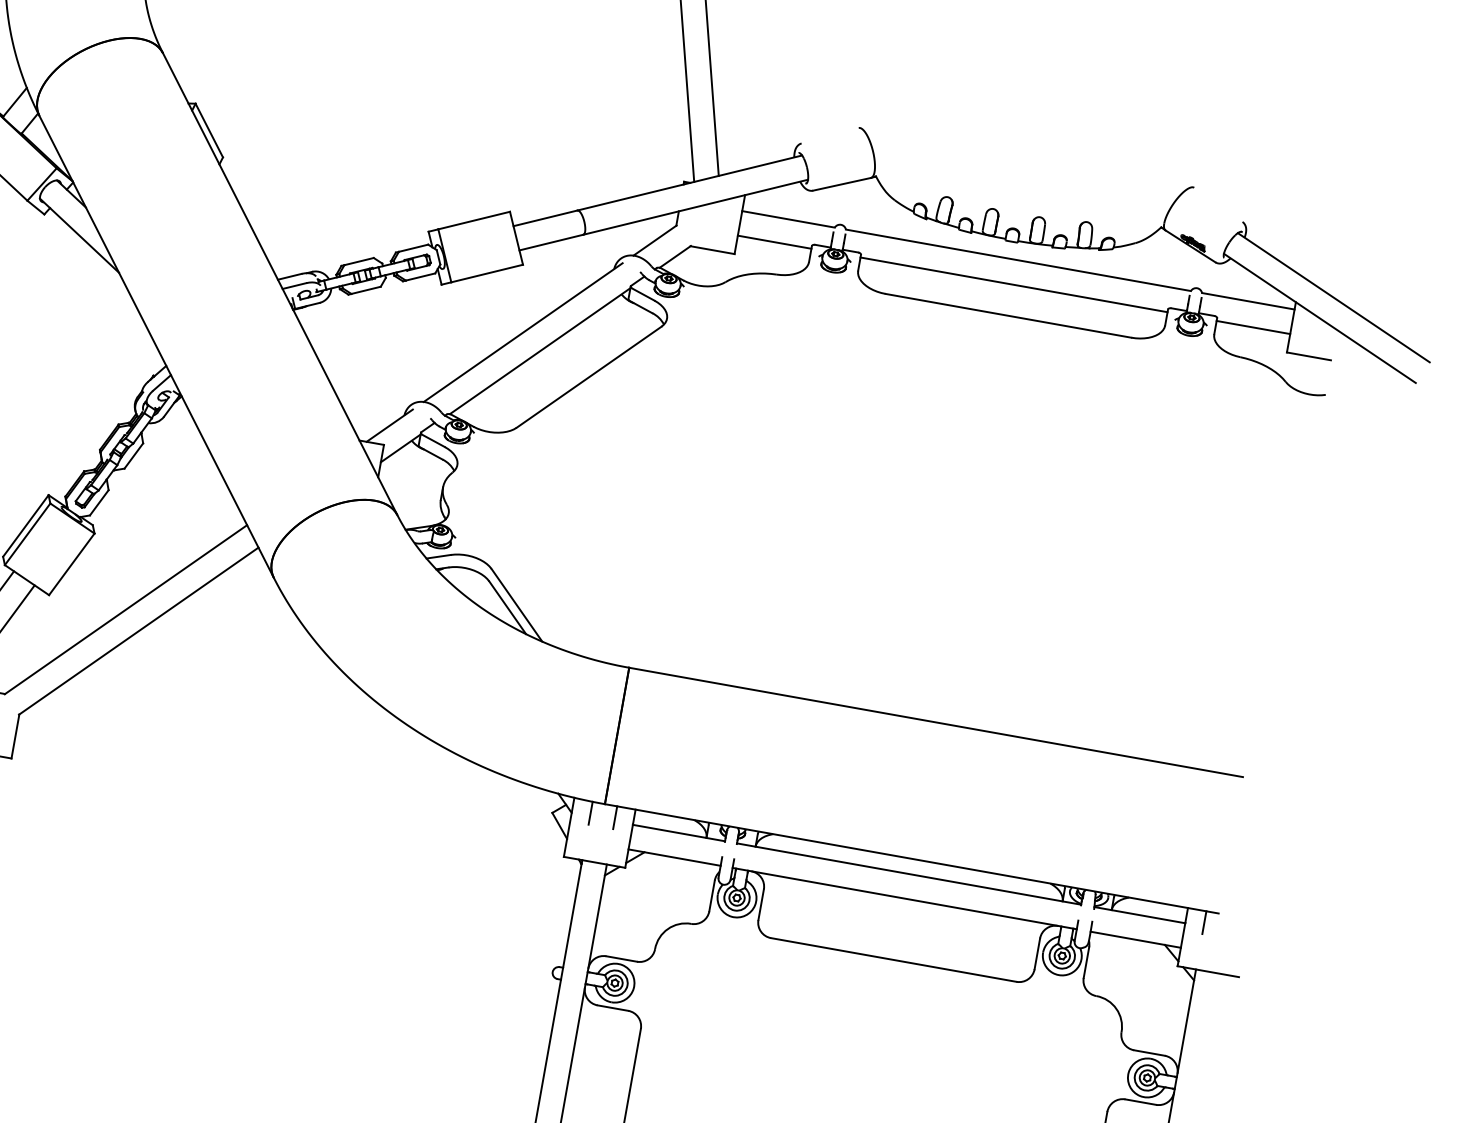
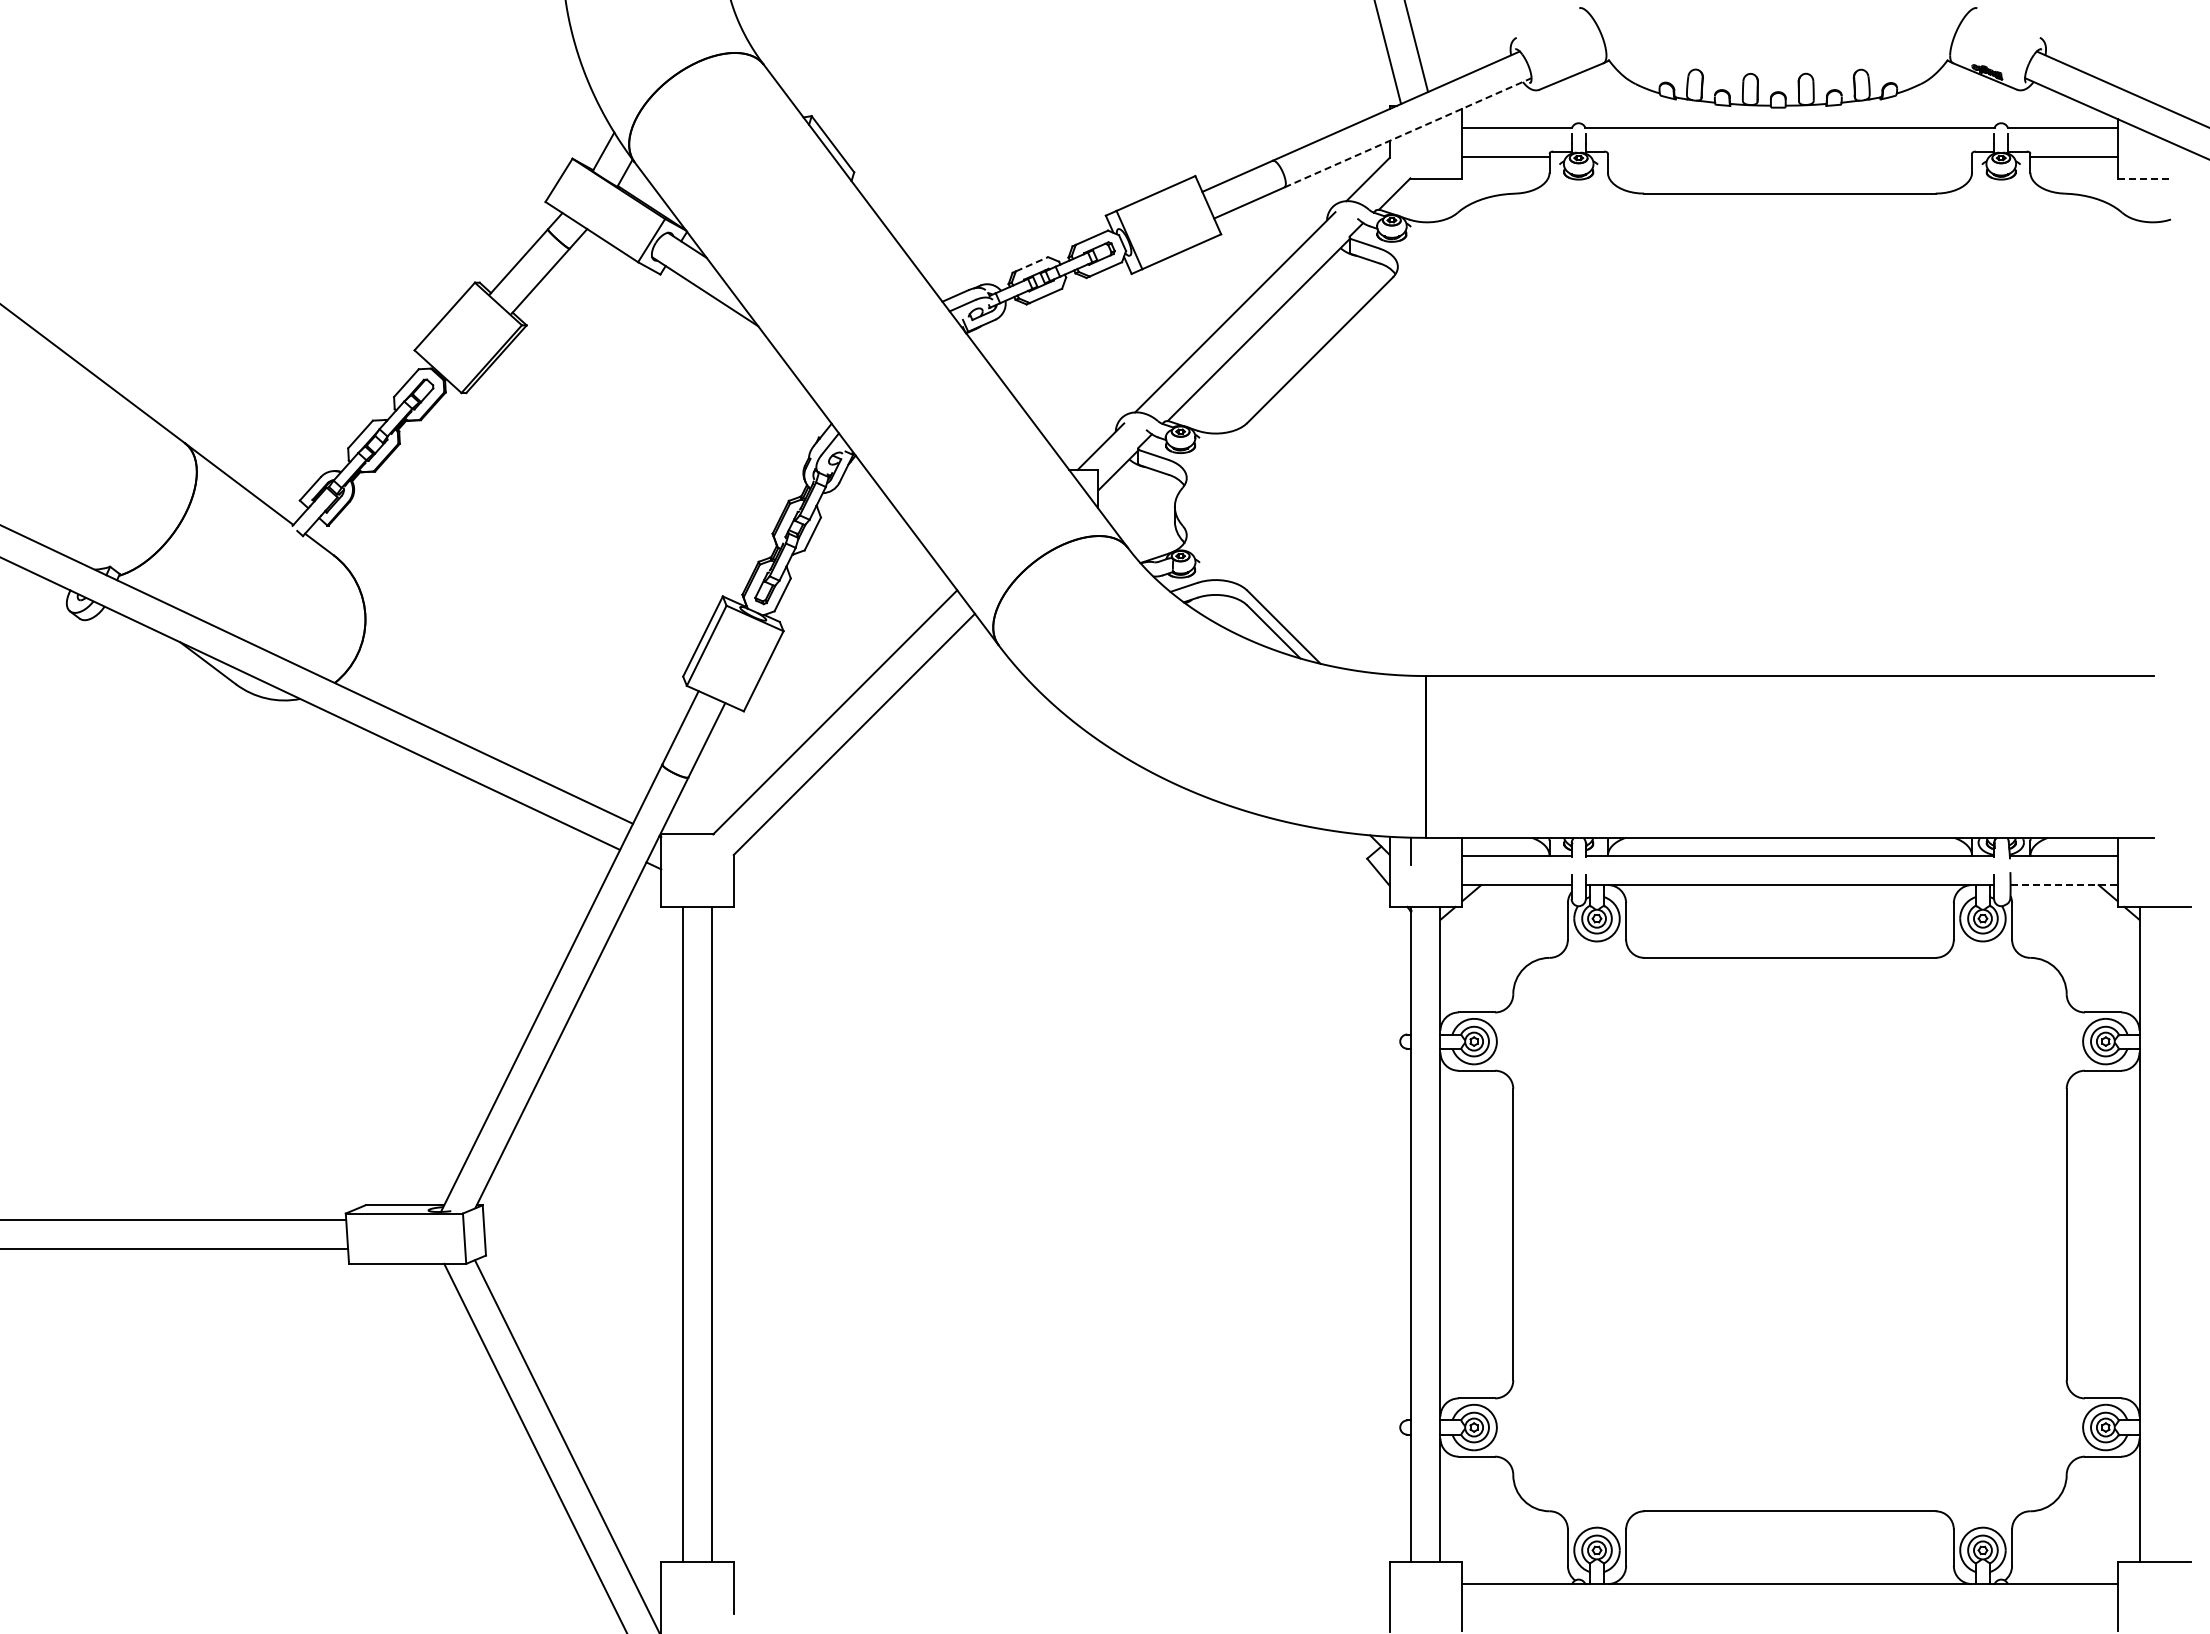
line: (696, 207) -> (1408, 132), solid -> dashed
line: (359, 261) -> (1032, 264), solid -> dashed
line: (1013, 284) -> (1789, 156), removed
line: (1309, 356) -> (2144, 178), solid -> dashed
line: (615, 817) -> (1440, 850), removed
line: (1204, 921) -> (2139, 850), removed
line: (1136, 940) -> (2064, 885), solid -> dashed

